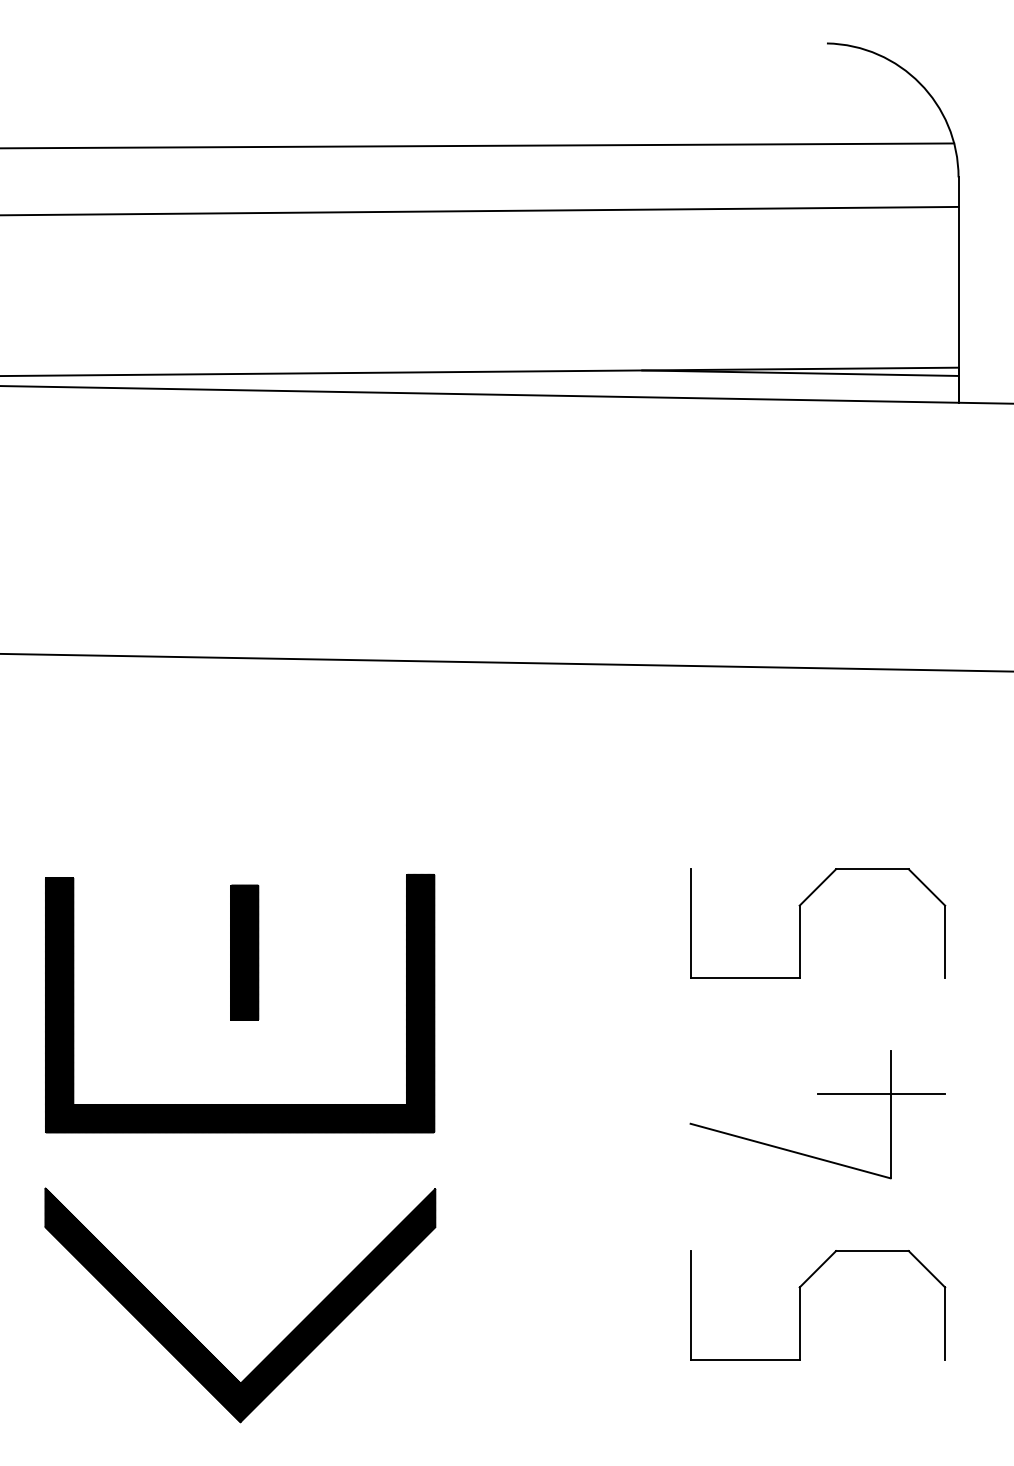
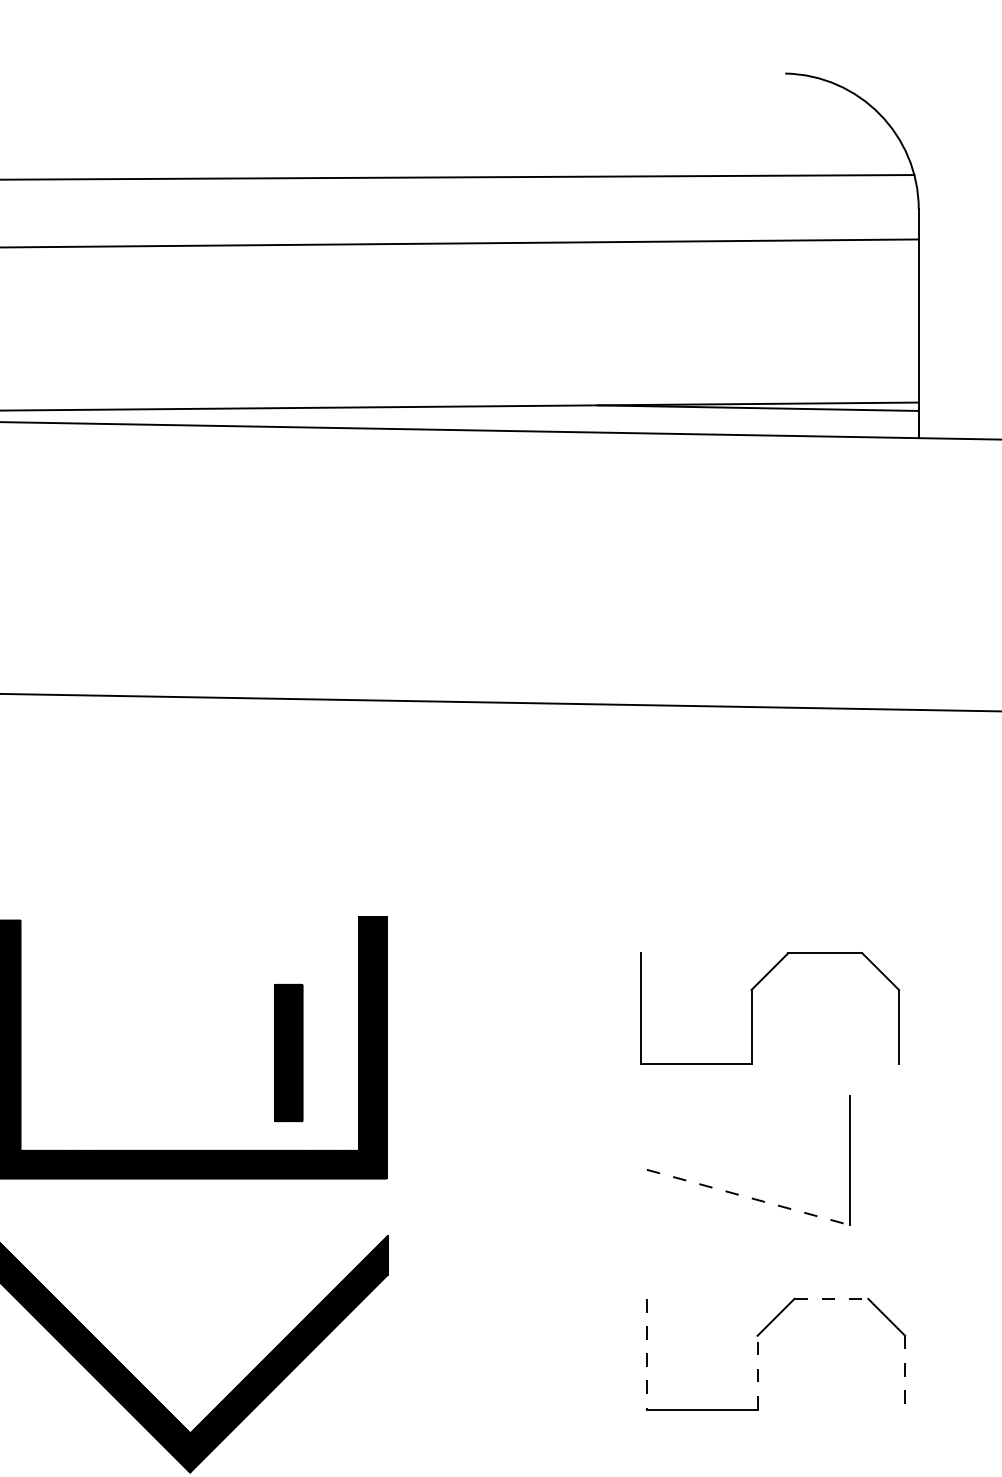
part: (800, 923) -> (752, 1008), moved
part: (244, 952) -> (288, 1052), moved
line: (881, 1093) -> (840, 1139), removed
line: (790, 1151) -> (748, 1197), solid -> dashed
line: (872, 1251) -> (831, 1299), solid -> dashed
line: (690, 1305) -> (646, 1354), solid -> dashed
line: (799, 1323) -> (757, 1372), solid -> dashed
line: (945, 1324) -> (905, 1373), solid -> dashed

